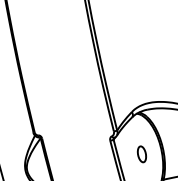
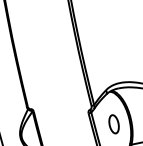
part: (141, 154) -> (113, 124), size x1.43

